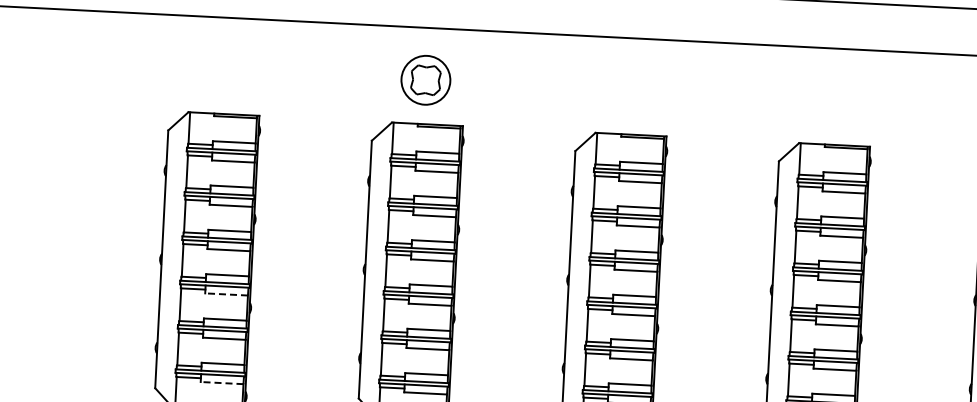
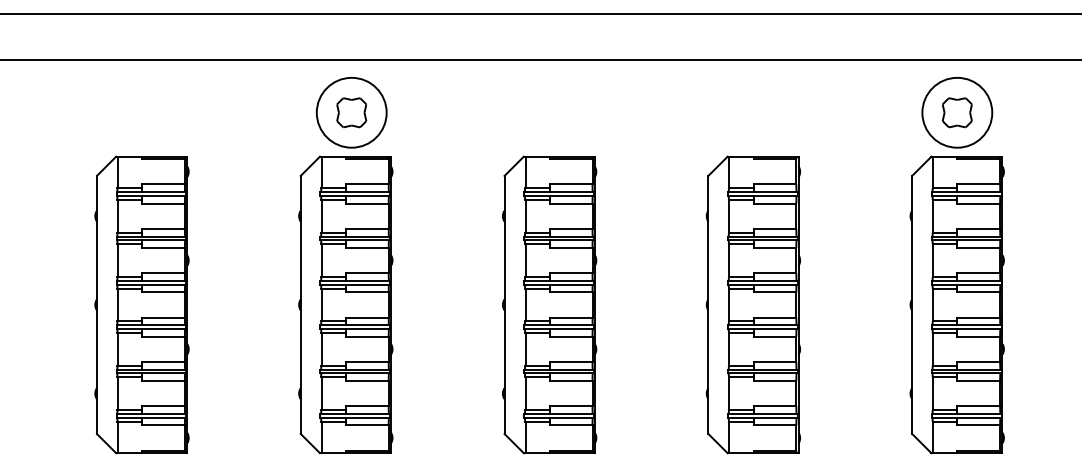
circle: (425, 80) -> (351, 112), size x1.43
line: (226, 294) -> (163, 336), dashed -> solid
line: (222, 383) -> (163, 425), dashed -> solid

